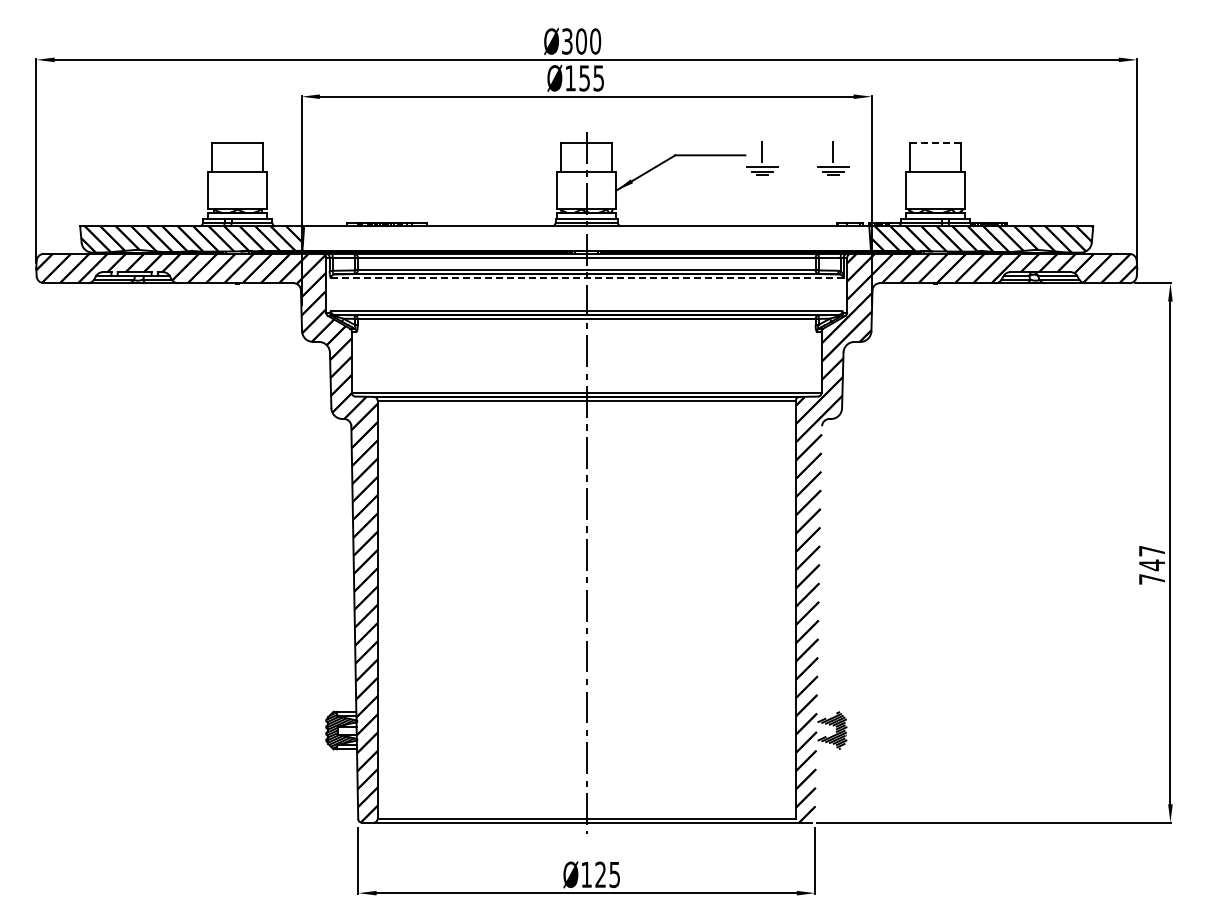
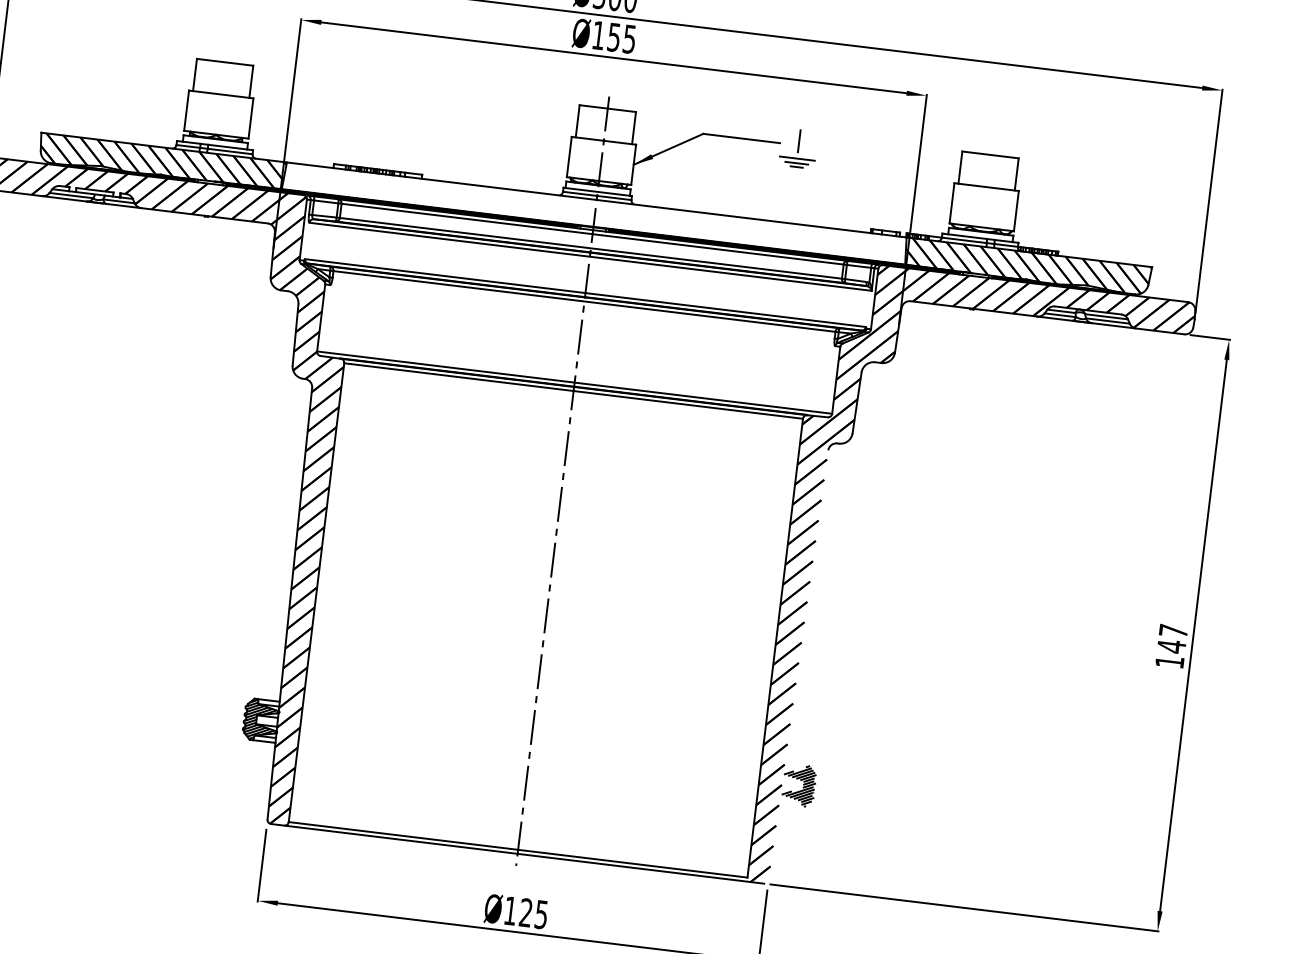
line: (935, 143) -> (990, 155), dashed -> solid
part: (833, 158) -> (876, 158), removed
line: (586, 278) -> (589, 257), dashed -> solid
text: (1151, 579) -> (1169, 662), 747 -> 147

